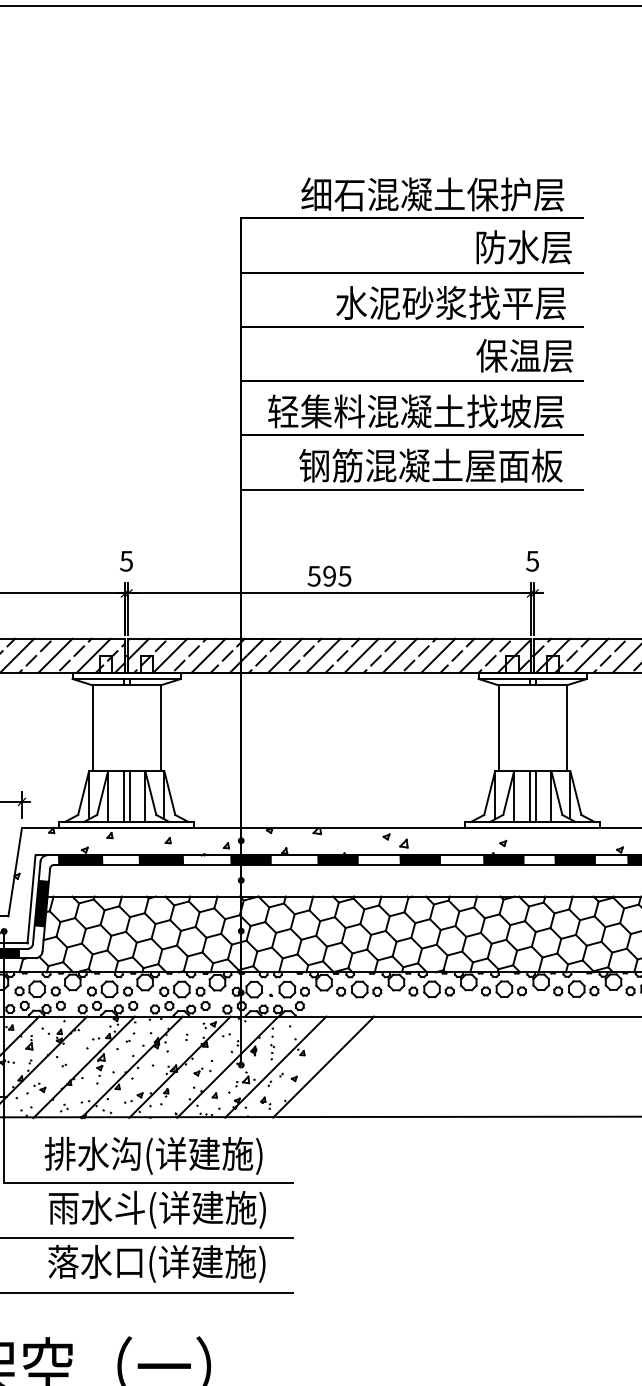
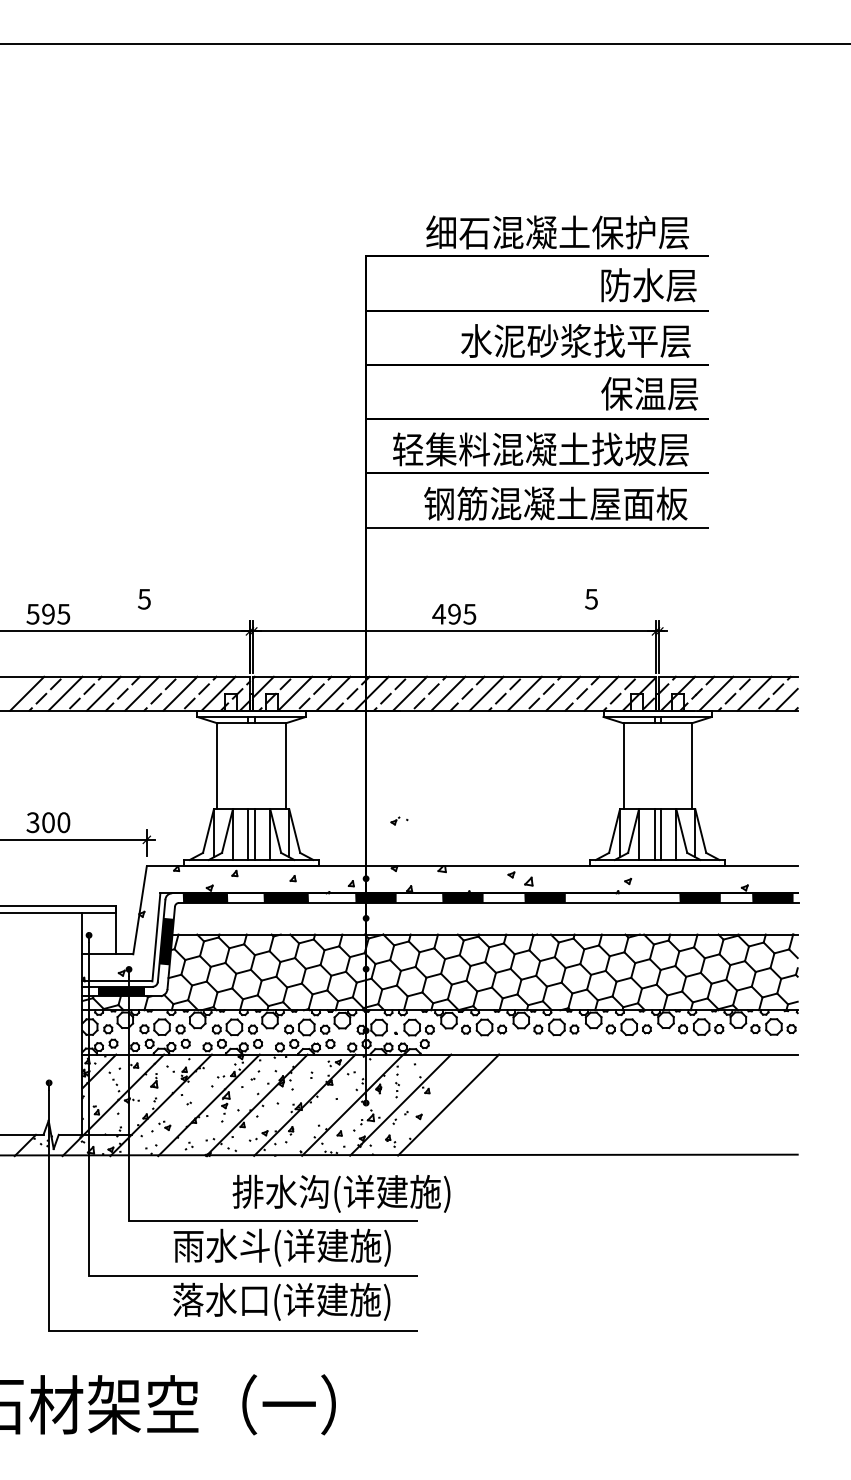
text: (126, 561) -> (144, 599), moved
text: (532, 561) -> (591, 599), moved
text: (314, 576) -> (439, 614), 595 -> 495
fill: (503, 859) -> (628, 897), removed
part: (202, 1071) -> (399, 820), moved
text: (153, 1155) -> (341, 1193), moved

